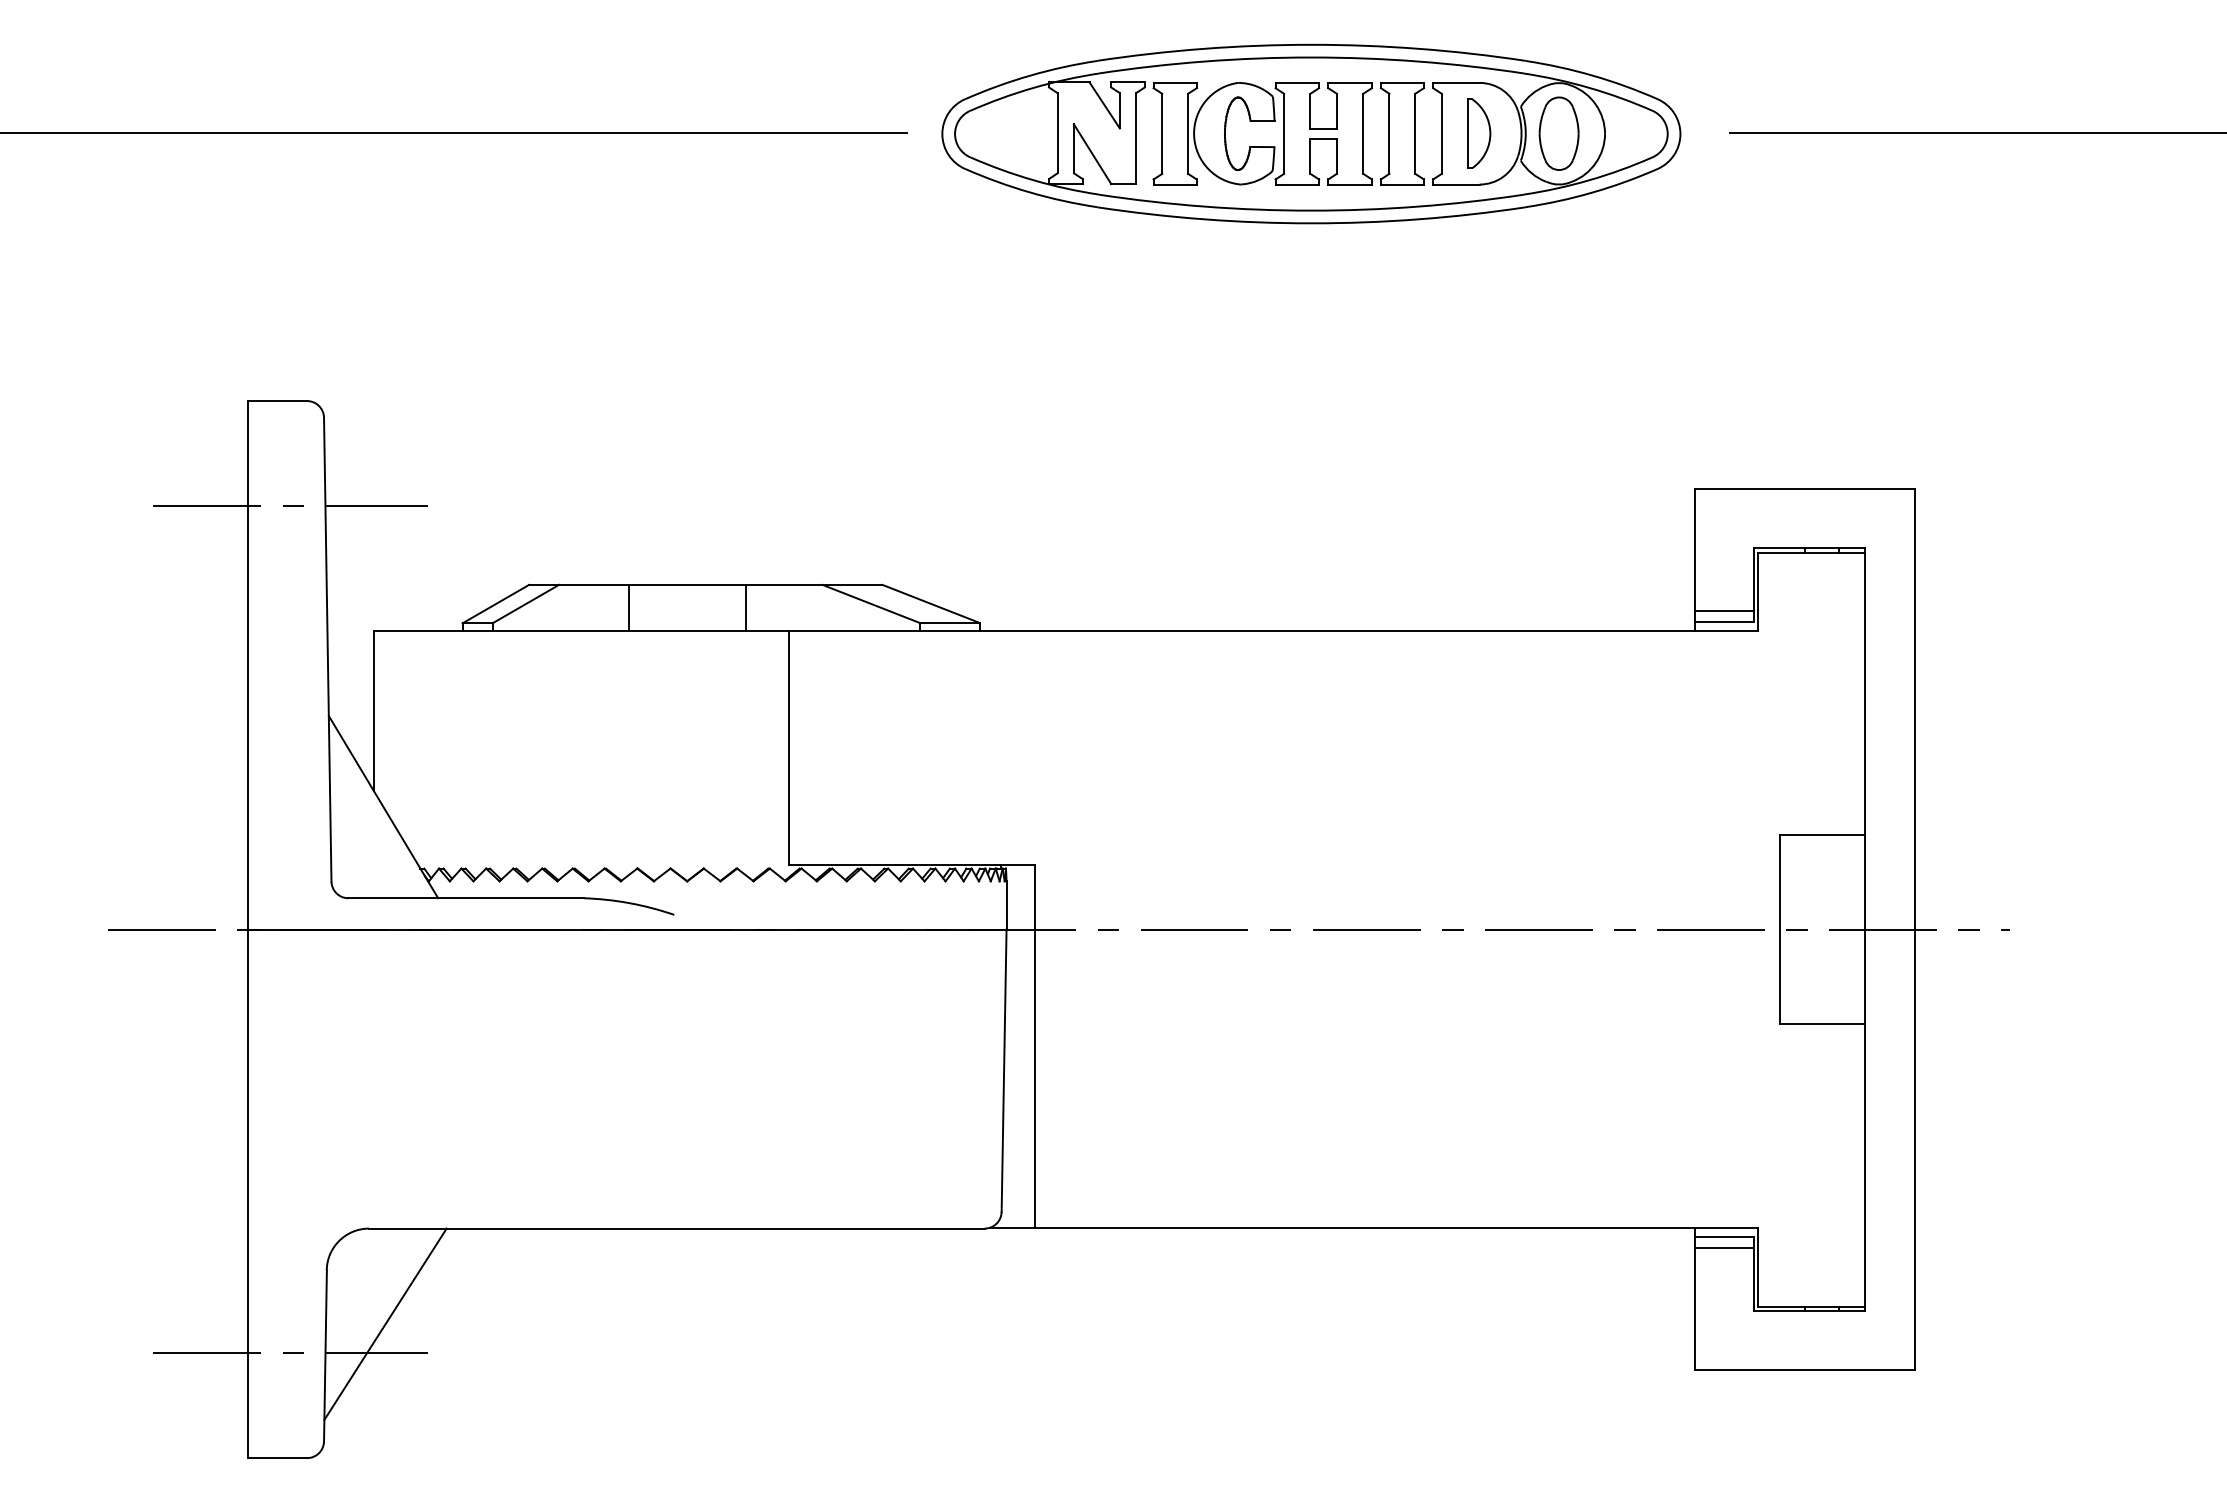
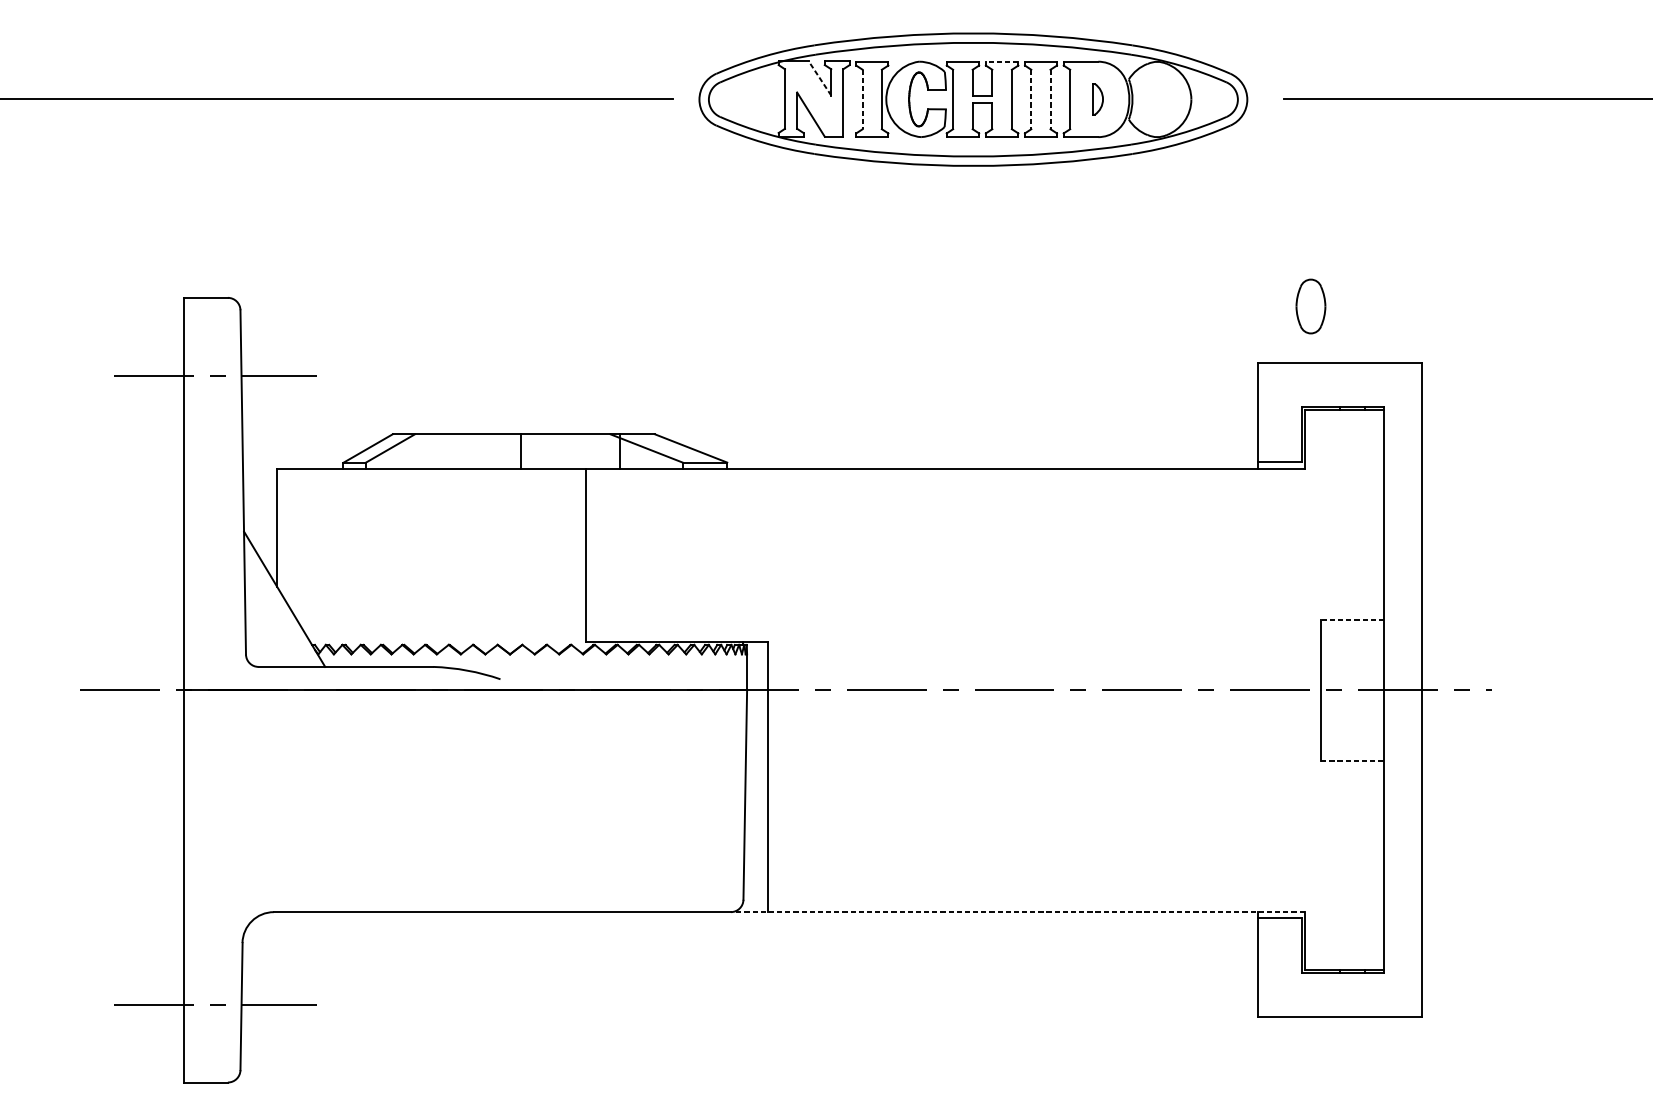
line: (1350, 82) -> (1002, 61), solid -> dashed
line: (1104, 105) -> (819, 78), solid -> dashed
part: (1479, 133) -> (1098, 99), size x0.6
part: (1558, 133) -> (1310, 306), moved
line: (1162, 134) -> (862, 100), solid -> dashed
line: (1389, 134) -> (1031, 100), solid -> dashed
line: (1415, 134) -> (1050, 100), solid -> dashed
line: (628, 607) -> (520, 451), moved
line: (745, 607) -> (620, 451), moved
line: (1724, 611) -> (1280, 454), removed
line: (1821, 834) -> (1352, 619), solid -> dashed
line: (1822, 1024) -> (1352, 760), solid -> dashed
line: (1373, 1227) -> (1019, 911), solid -> dashed
line: (1724, 1248) -> (1280, 926), removed
line: (385, 1324) -> (286, 983), removed

